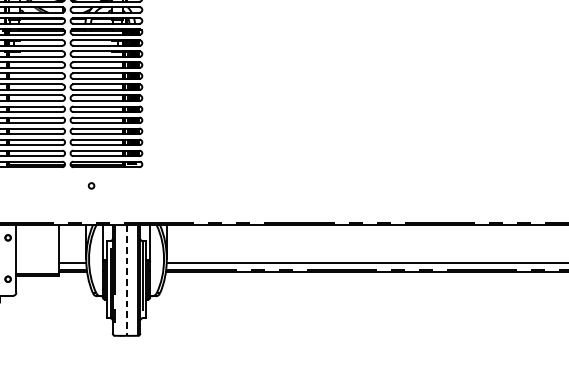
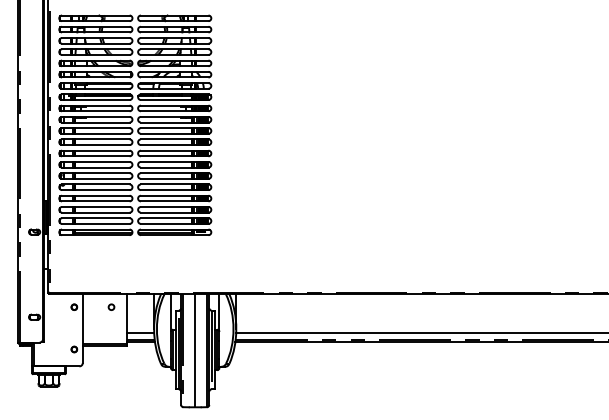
circle: (91, 185) -> (111, 306), moved
line: (126, 281) -> (195, 351), dashed -> solid

